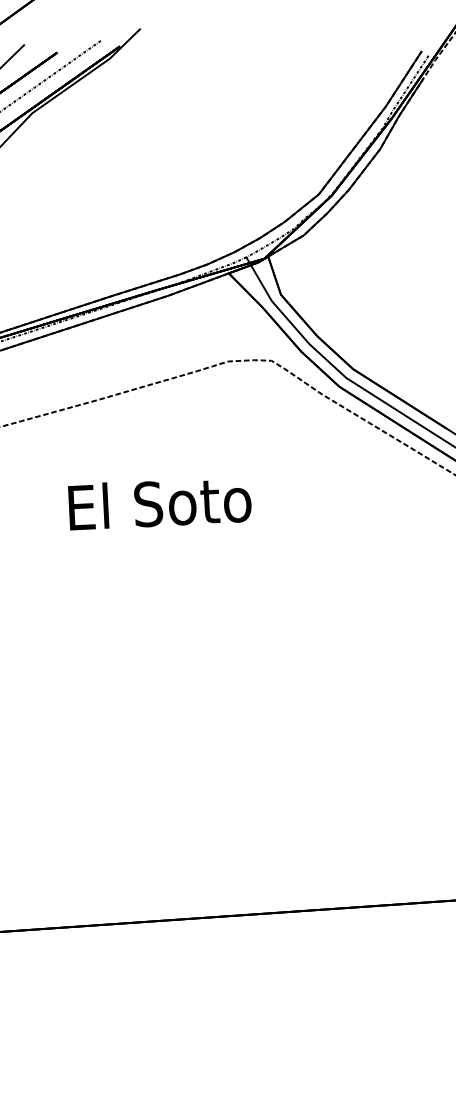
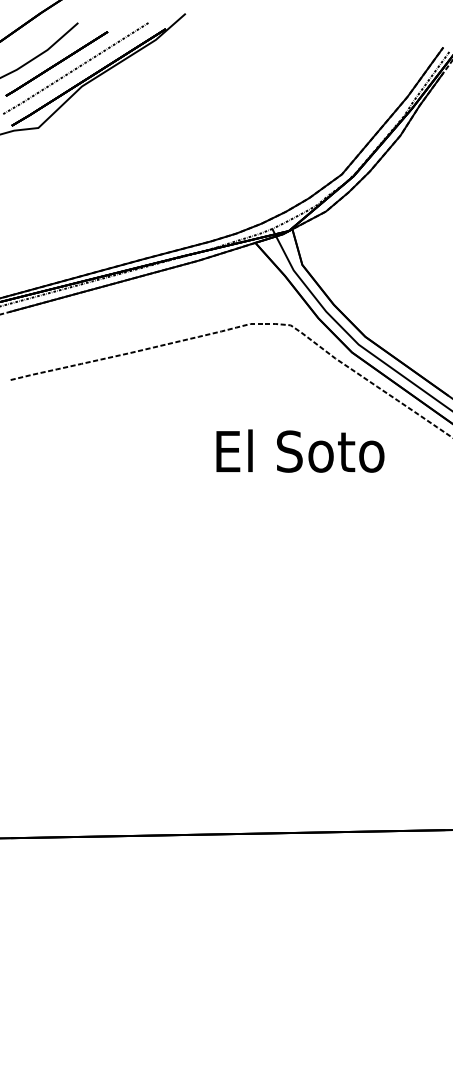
text: (160, 502) -> (300, 450), moved

